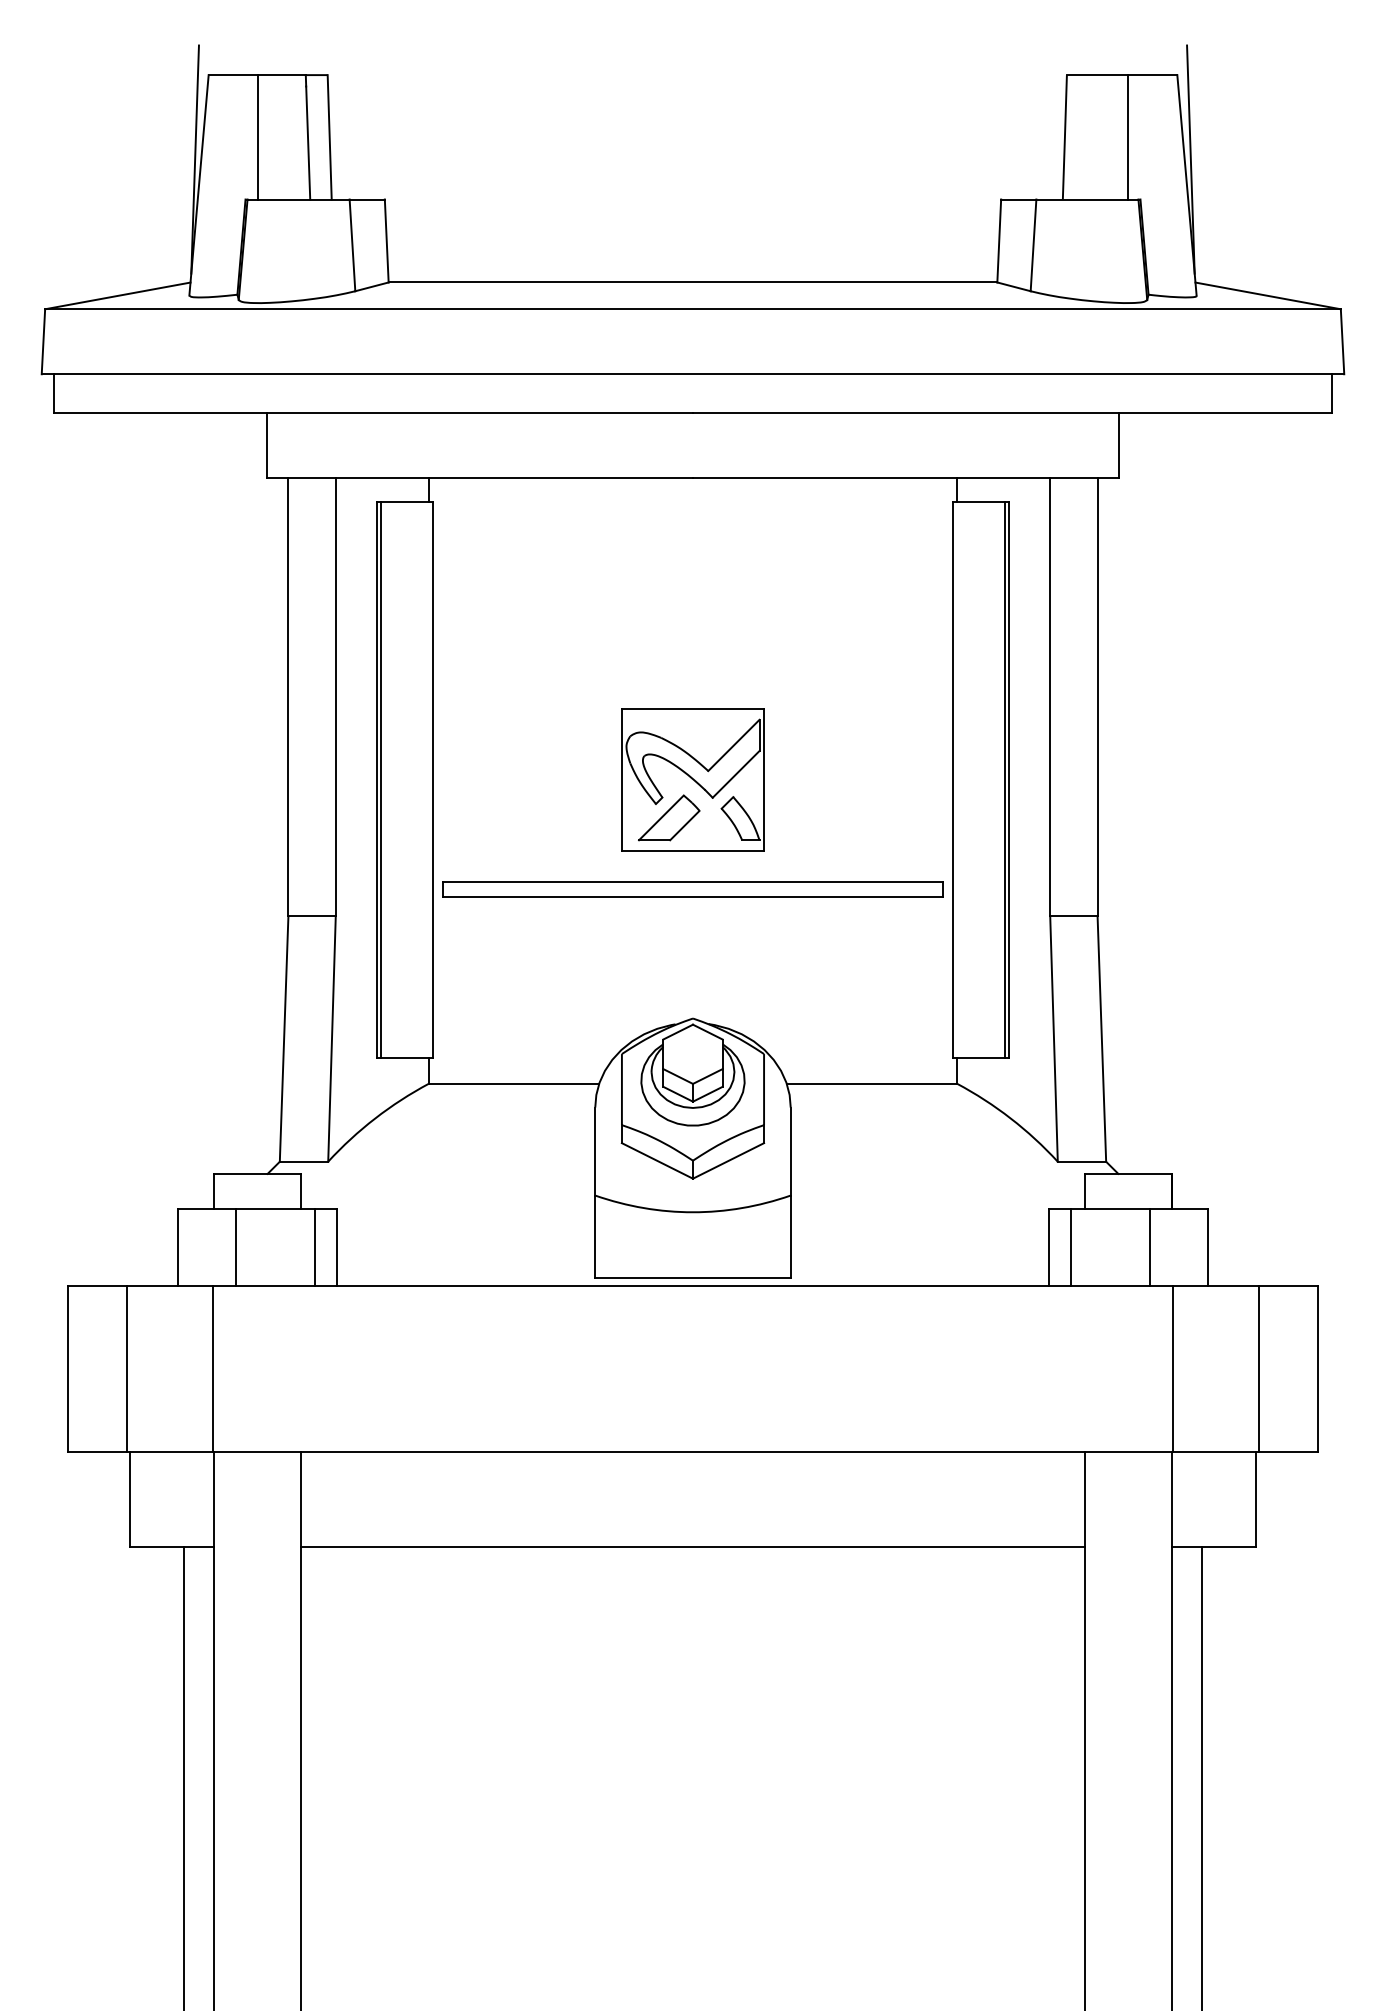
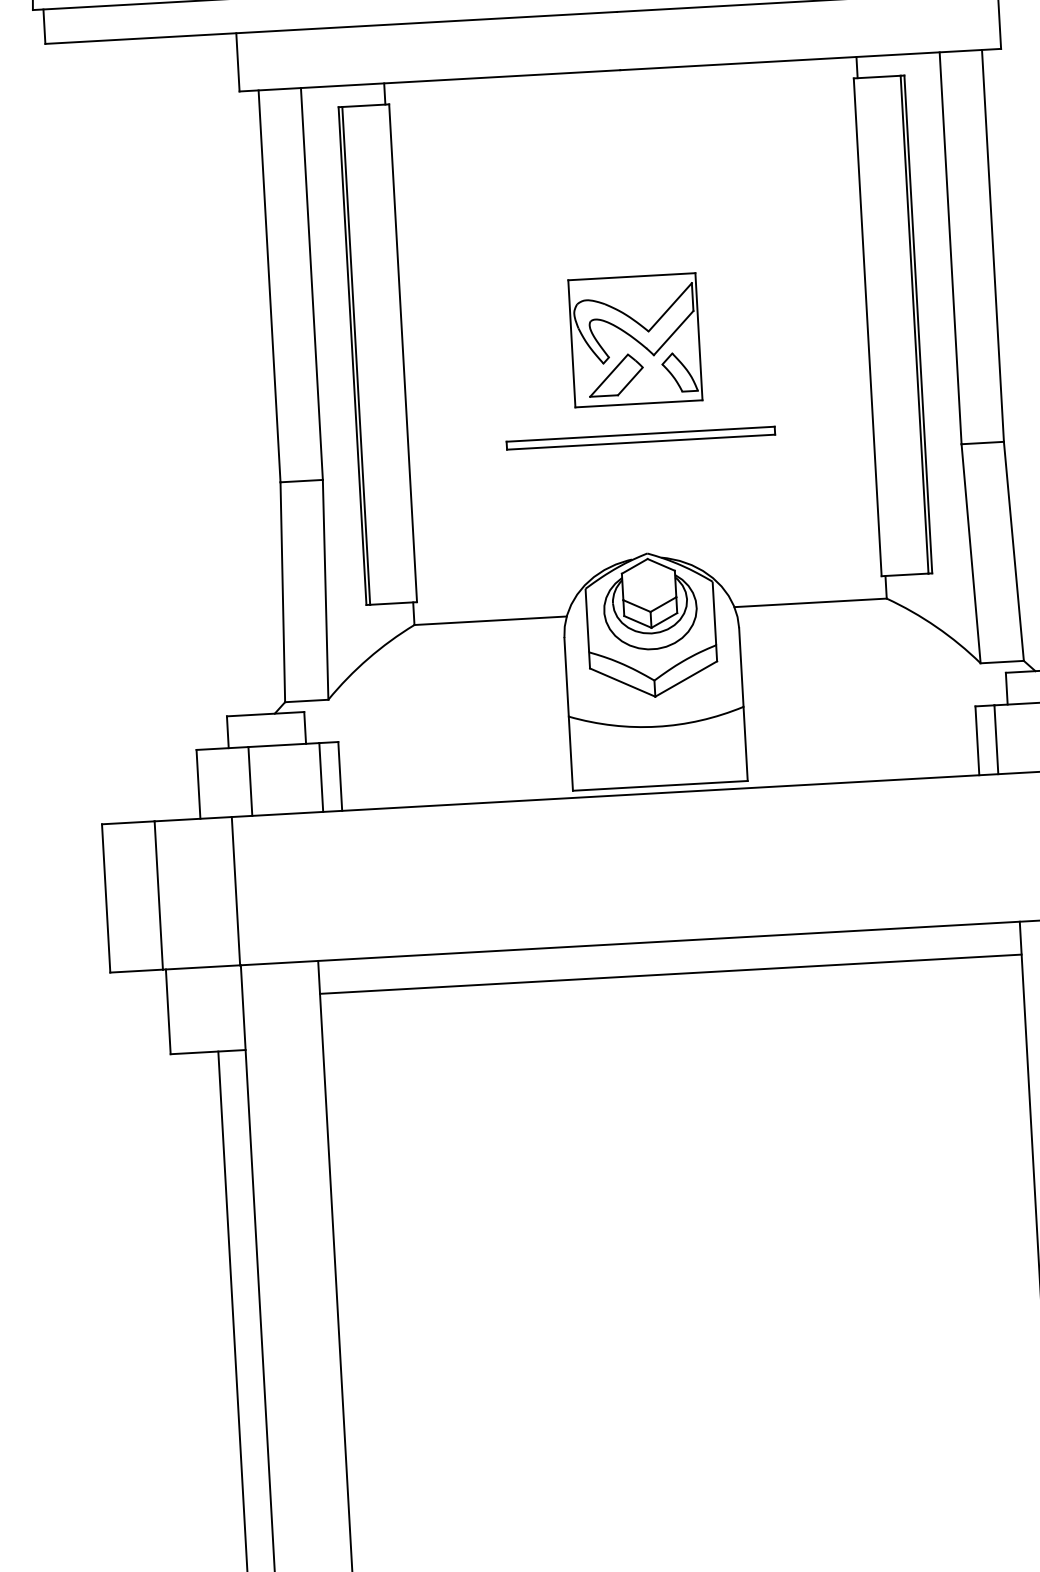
part: (692, 889) -> (640, 438), size x0.6
line: (692, 1547) -> (670, 974), moved

